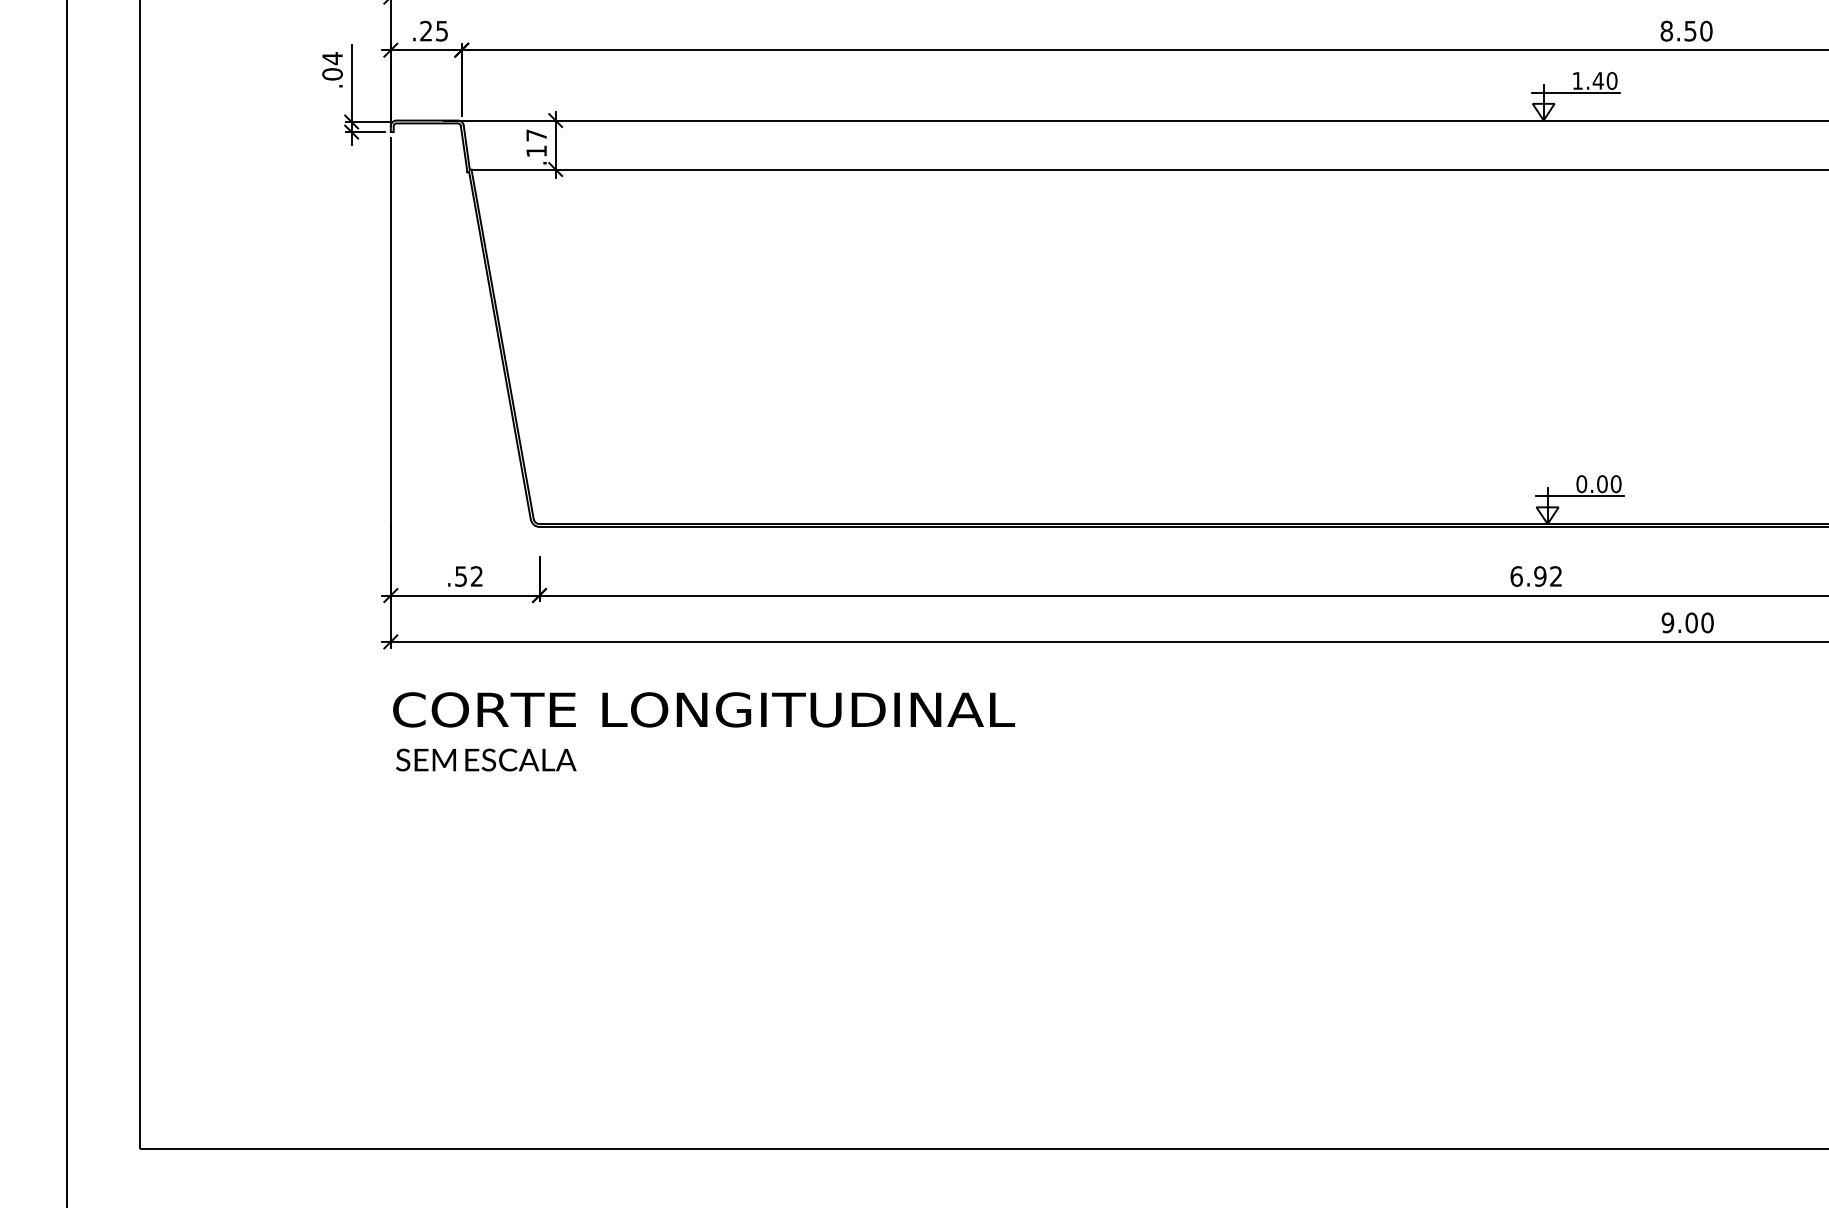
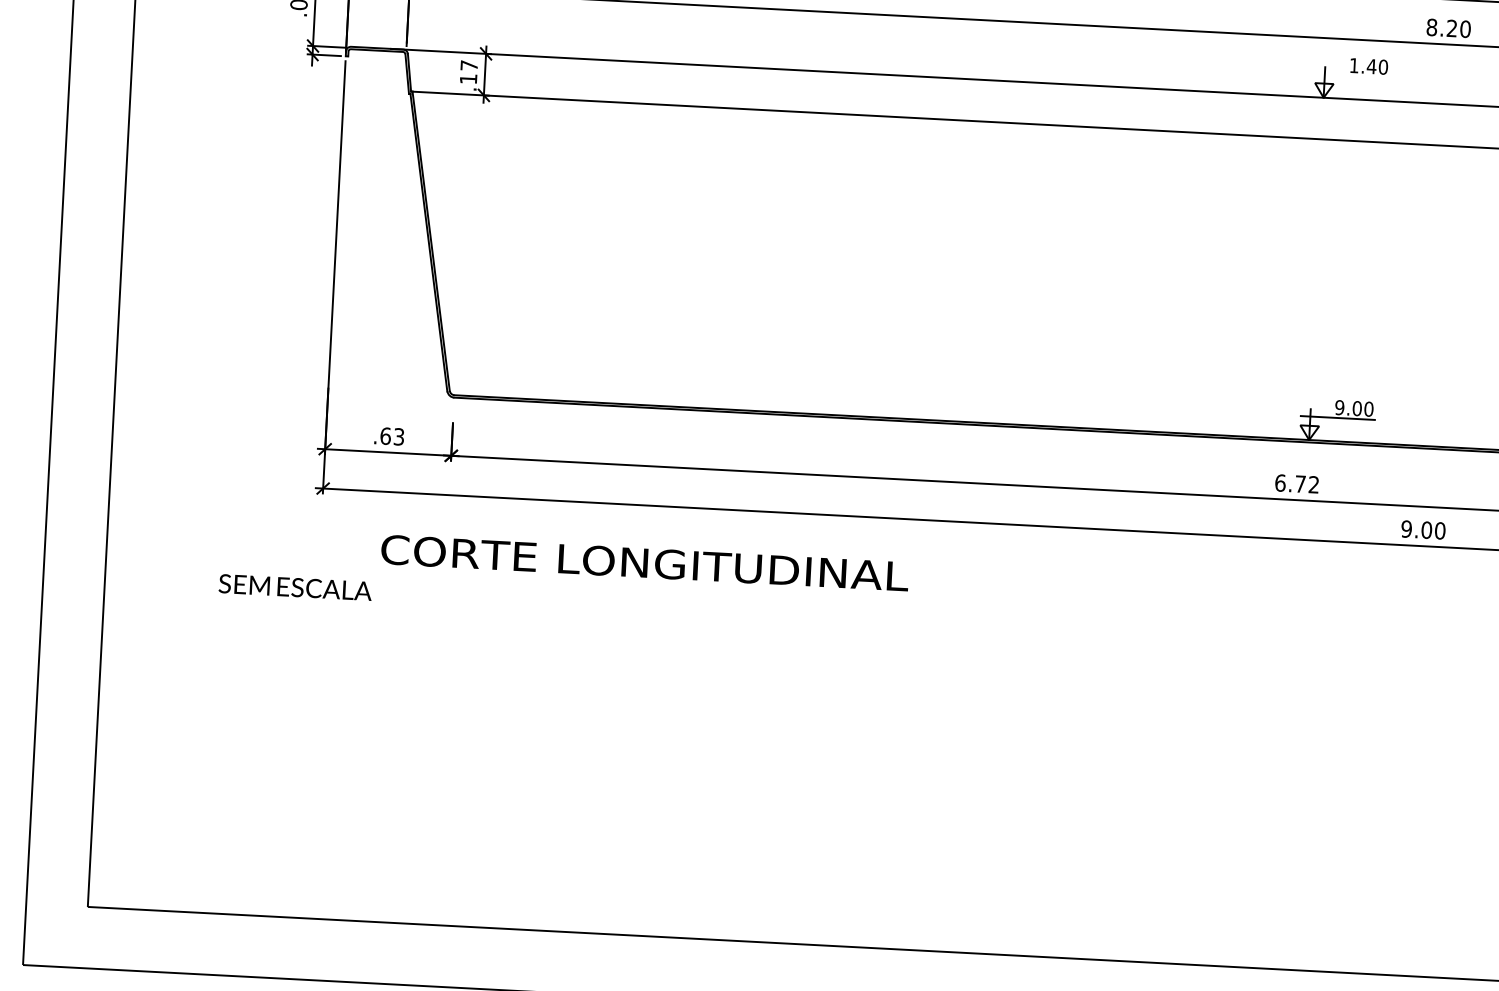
text: (1690, 30) -> (1452, 27), 8.50 -> 8.20
line: (1575, 92) -> (1351, 75), removed
text: (1581, 484) -> (1339, 407), 0.00 -> 9.00
text: (468, 576) -> (391, 436), .52 -> .63
text: (1540, 576) -> (1300, 484), 6.92 -> 6.72
text: (704, 709) -> (645, 562), moved
text: (486, 759) -> (295, 587), moved

